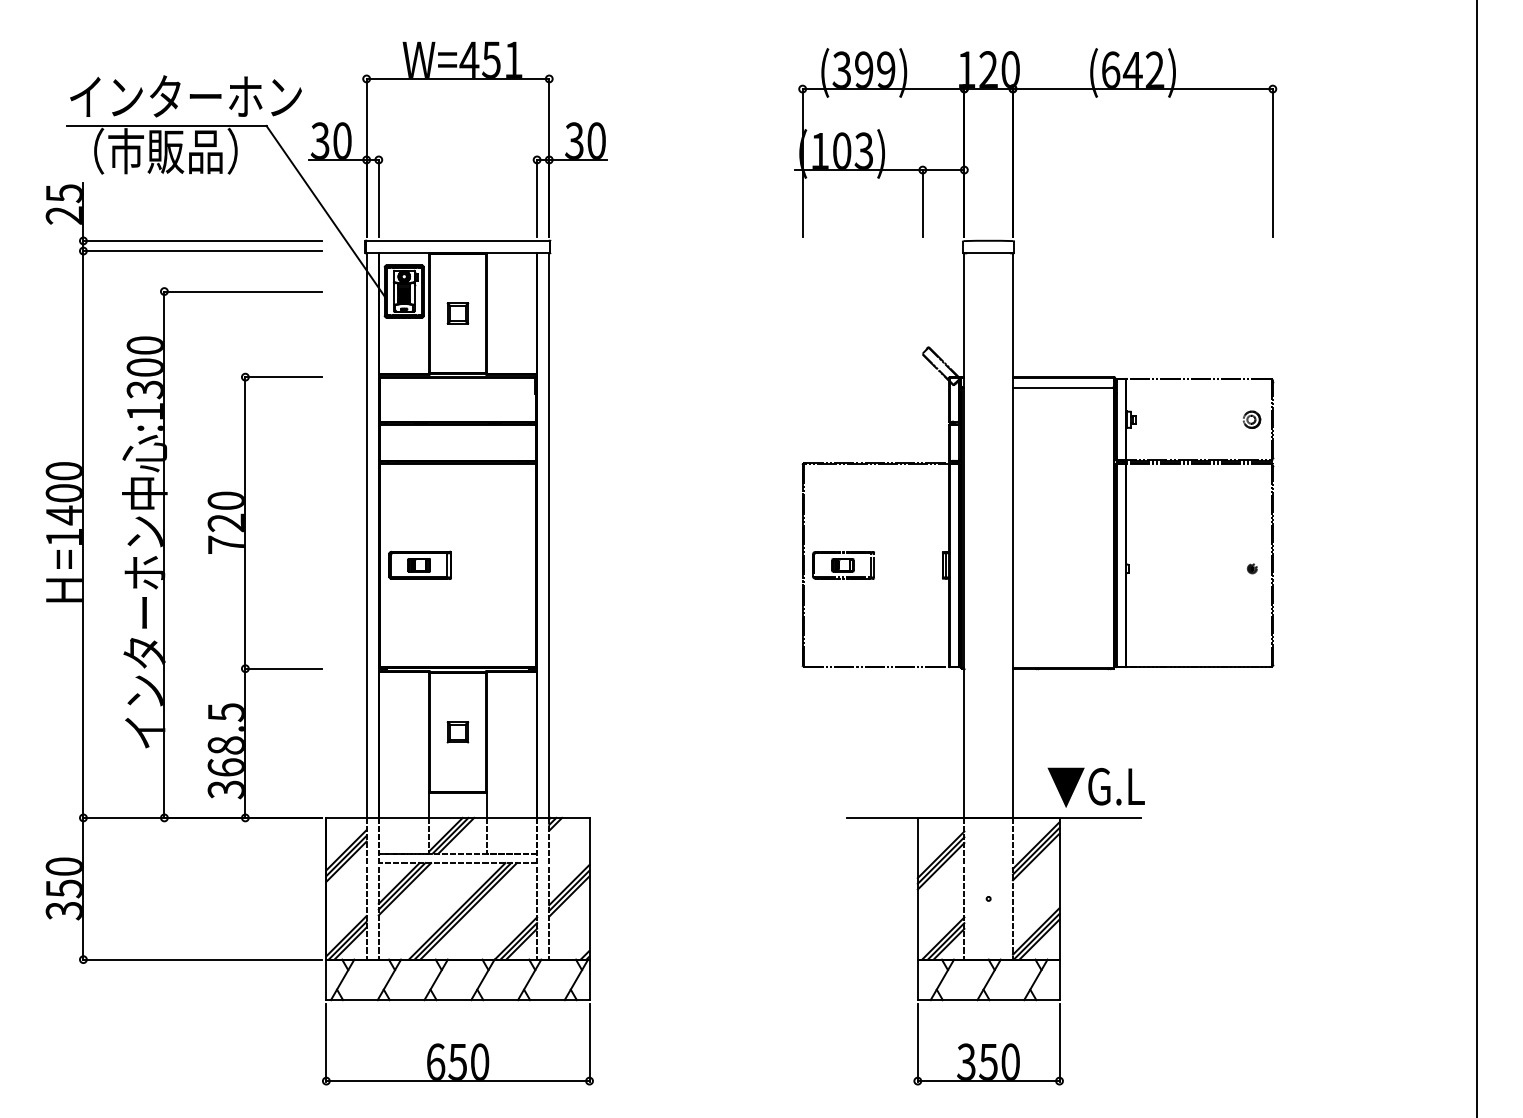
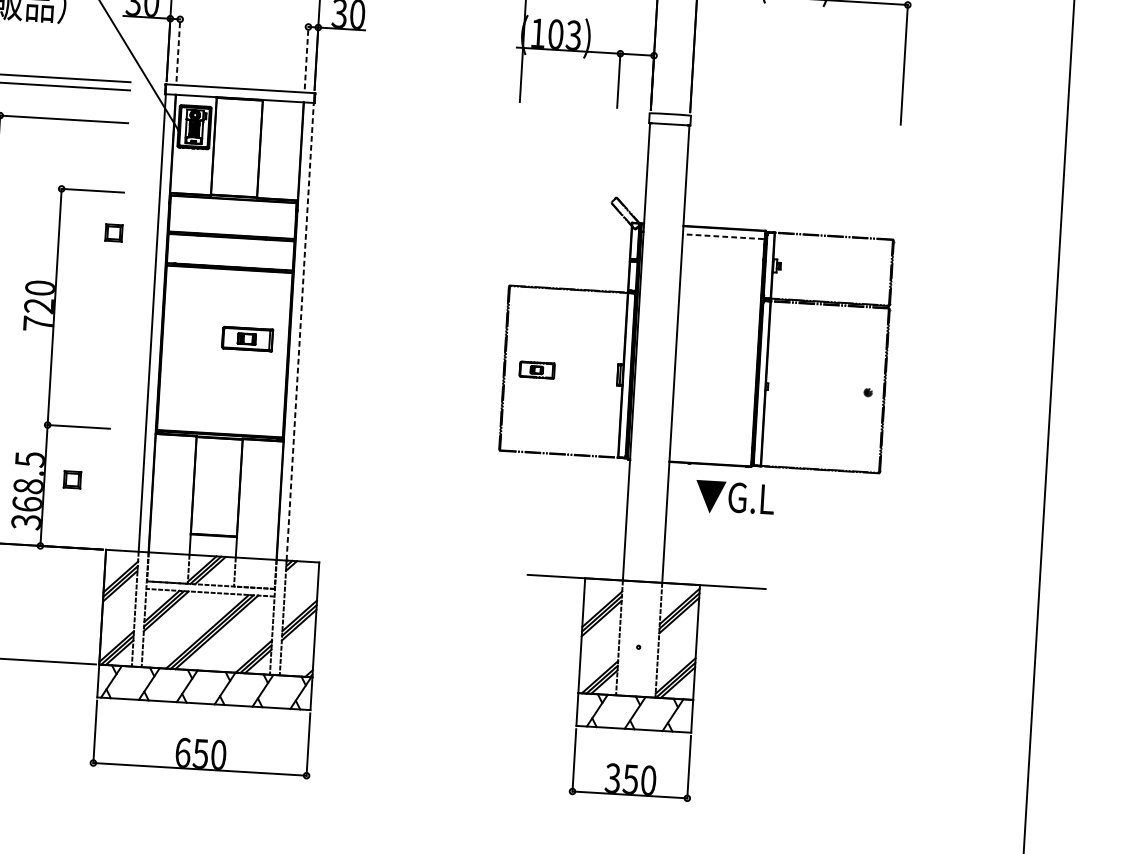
line: (378, 198) -> (178, 50), solid -> dashed
line: (537, 198) -> (306, 58), solid -> dashed
part: (457, 313) -> (113, 232), moved
line: (1062, 387) -> (723, 236), solid -> dashed
part: (1251, 419) -> (874, 271), removed
line: (549, 535) -> (300, 331), solid -> dashed
part: (419, 564) -> (247, 338), moved
part: (843, 565) -> (537, 370), size x0.7
part: (457, 732) -> (72, 479), moved
text: (1095, 787) -> (734, 498), moved

